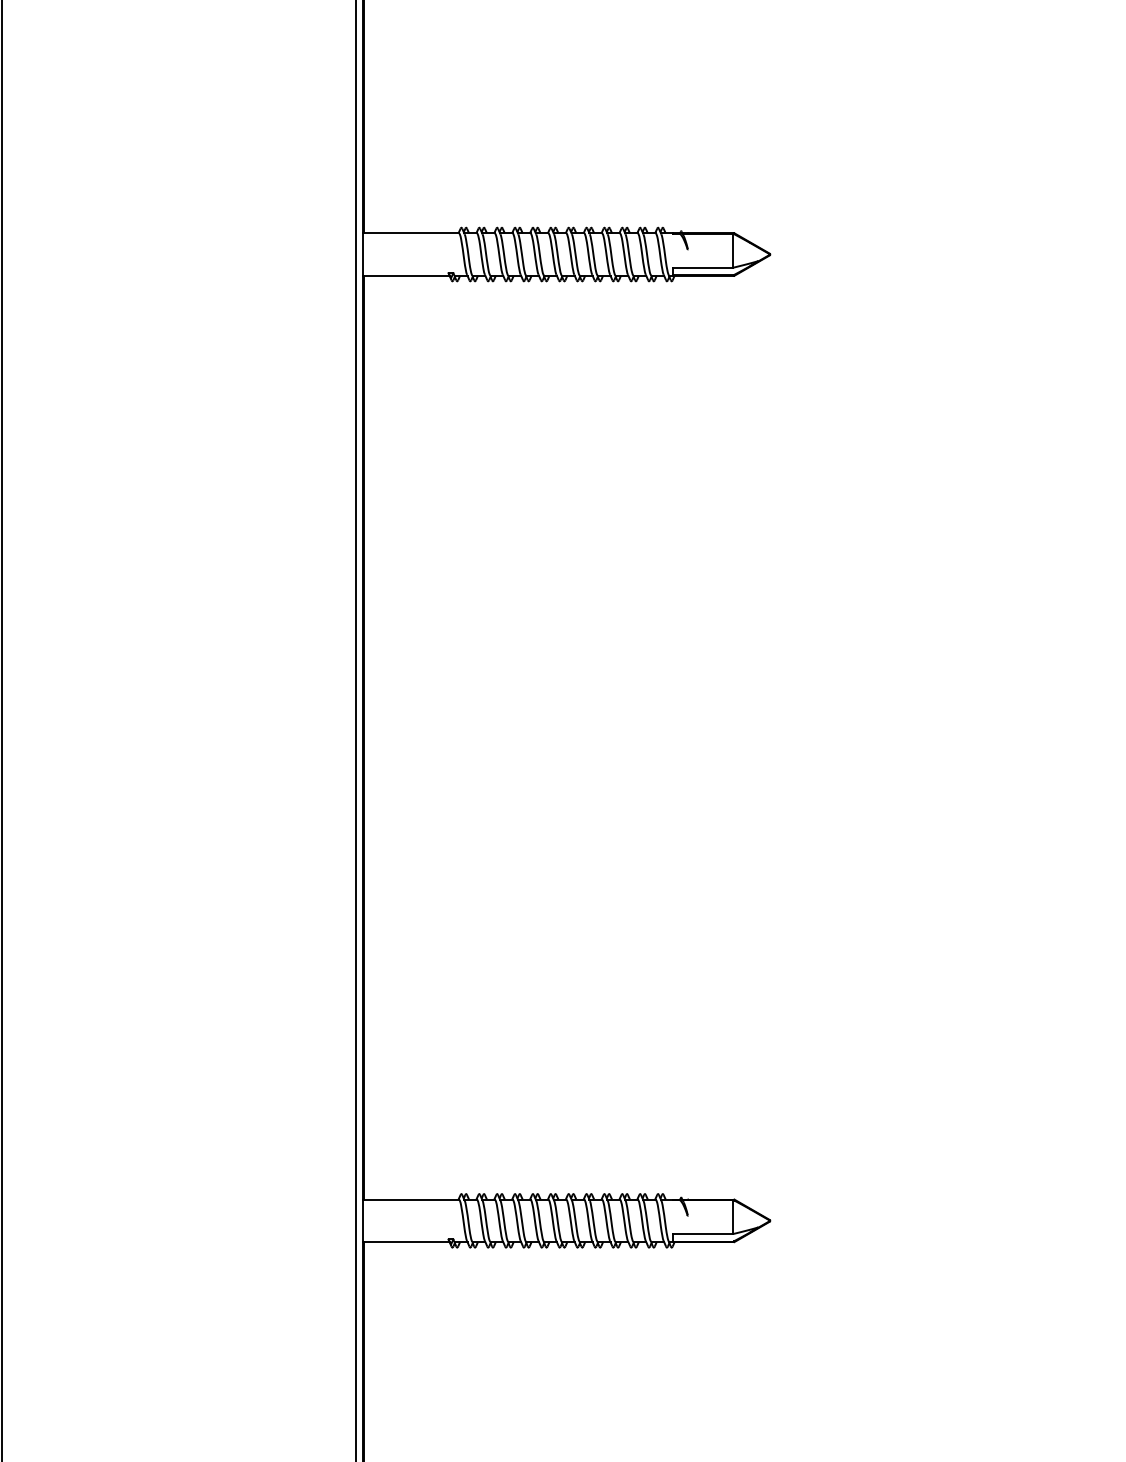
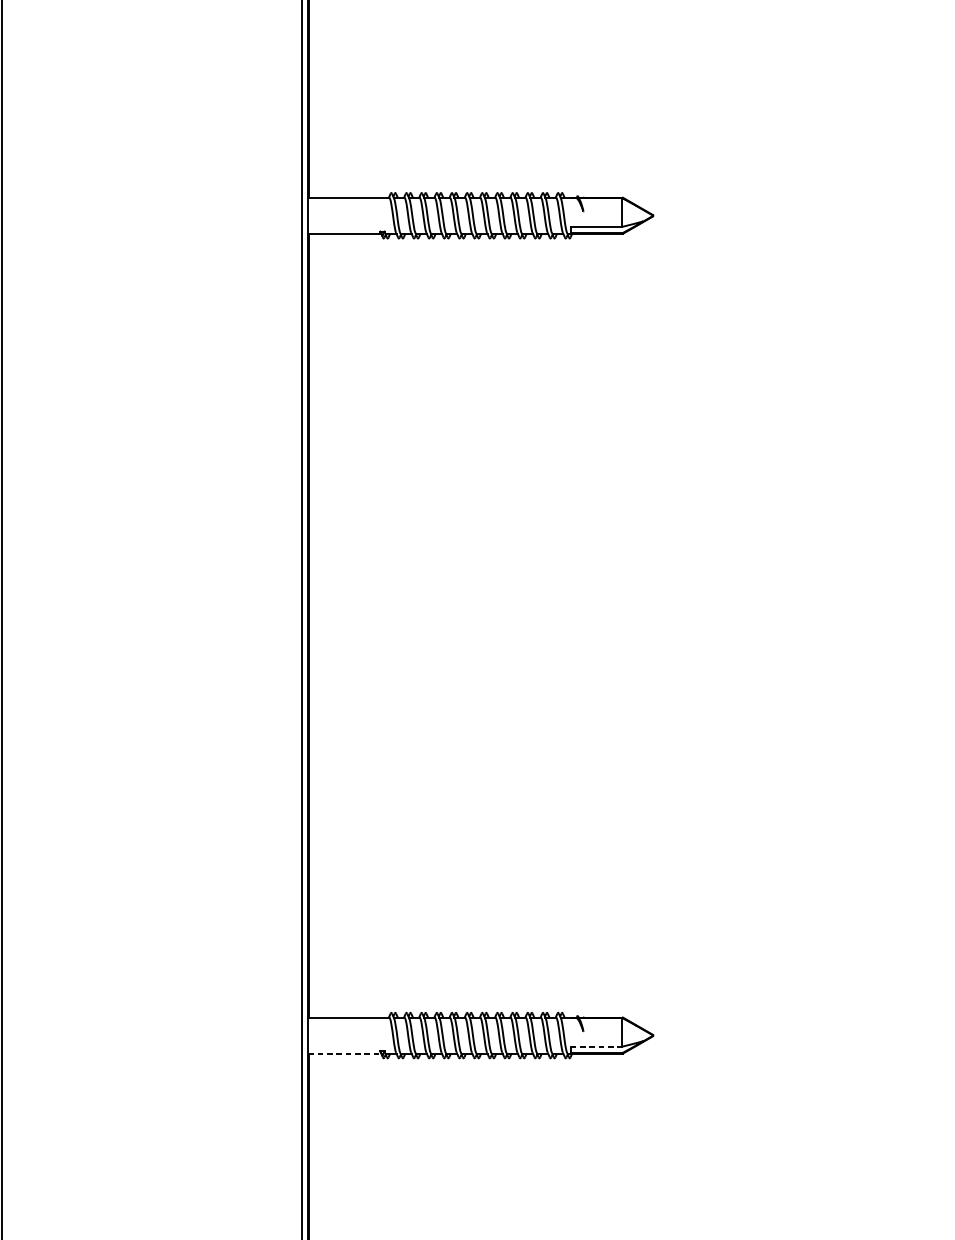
line: (703, 1233) -> (596, 1046), solid -> dashed
line: (407, 1242) -> (345, 1053), solid -> dashed

